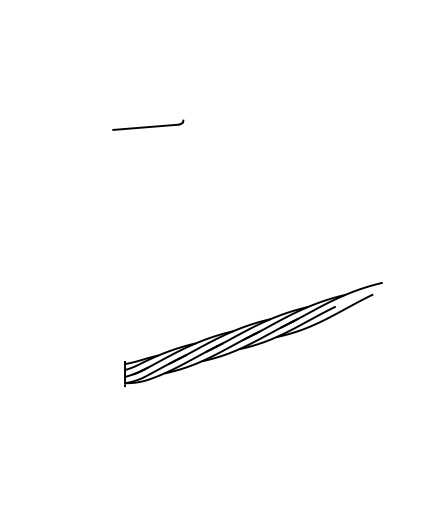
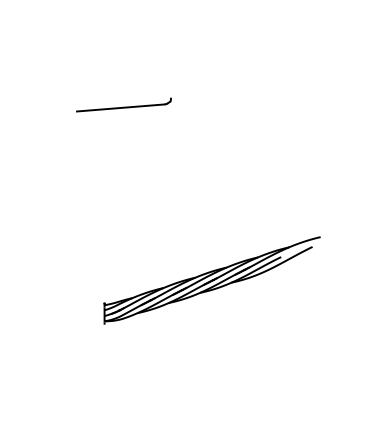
part: (148, 124) -> (124, 104), size x1.6

